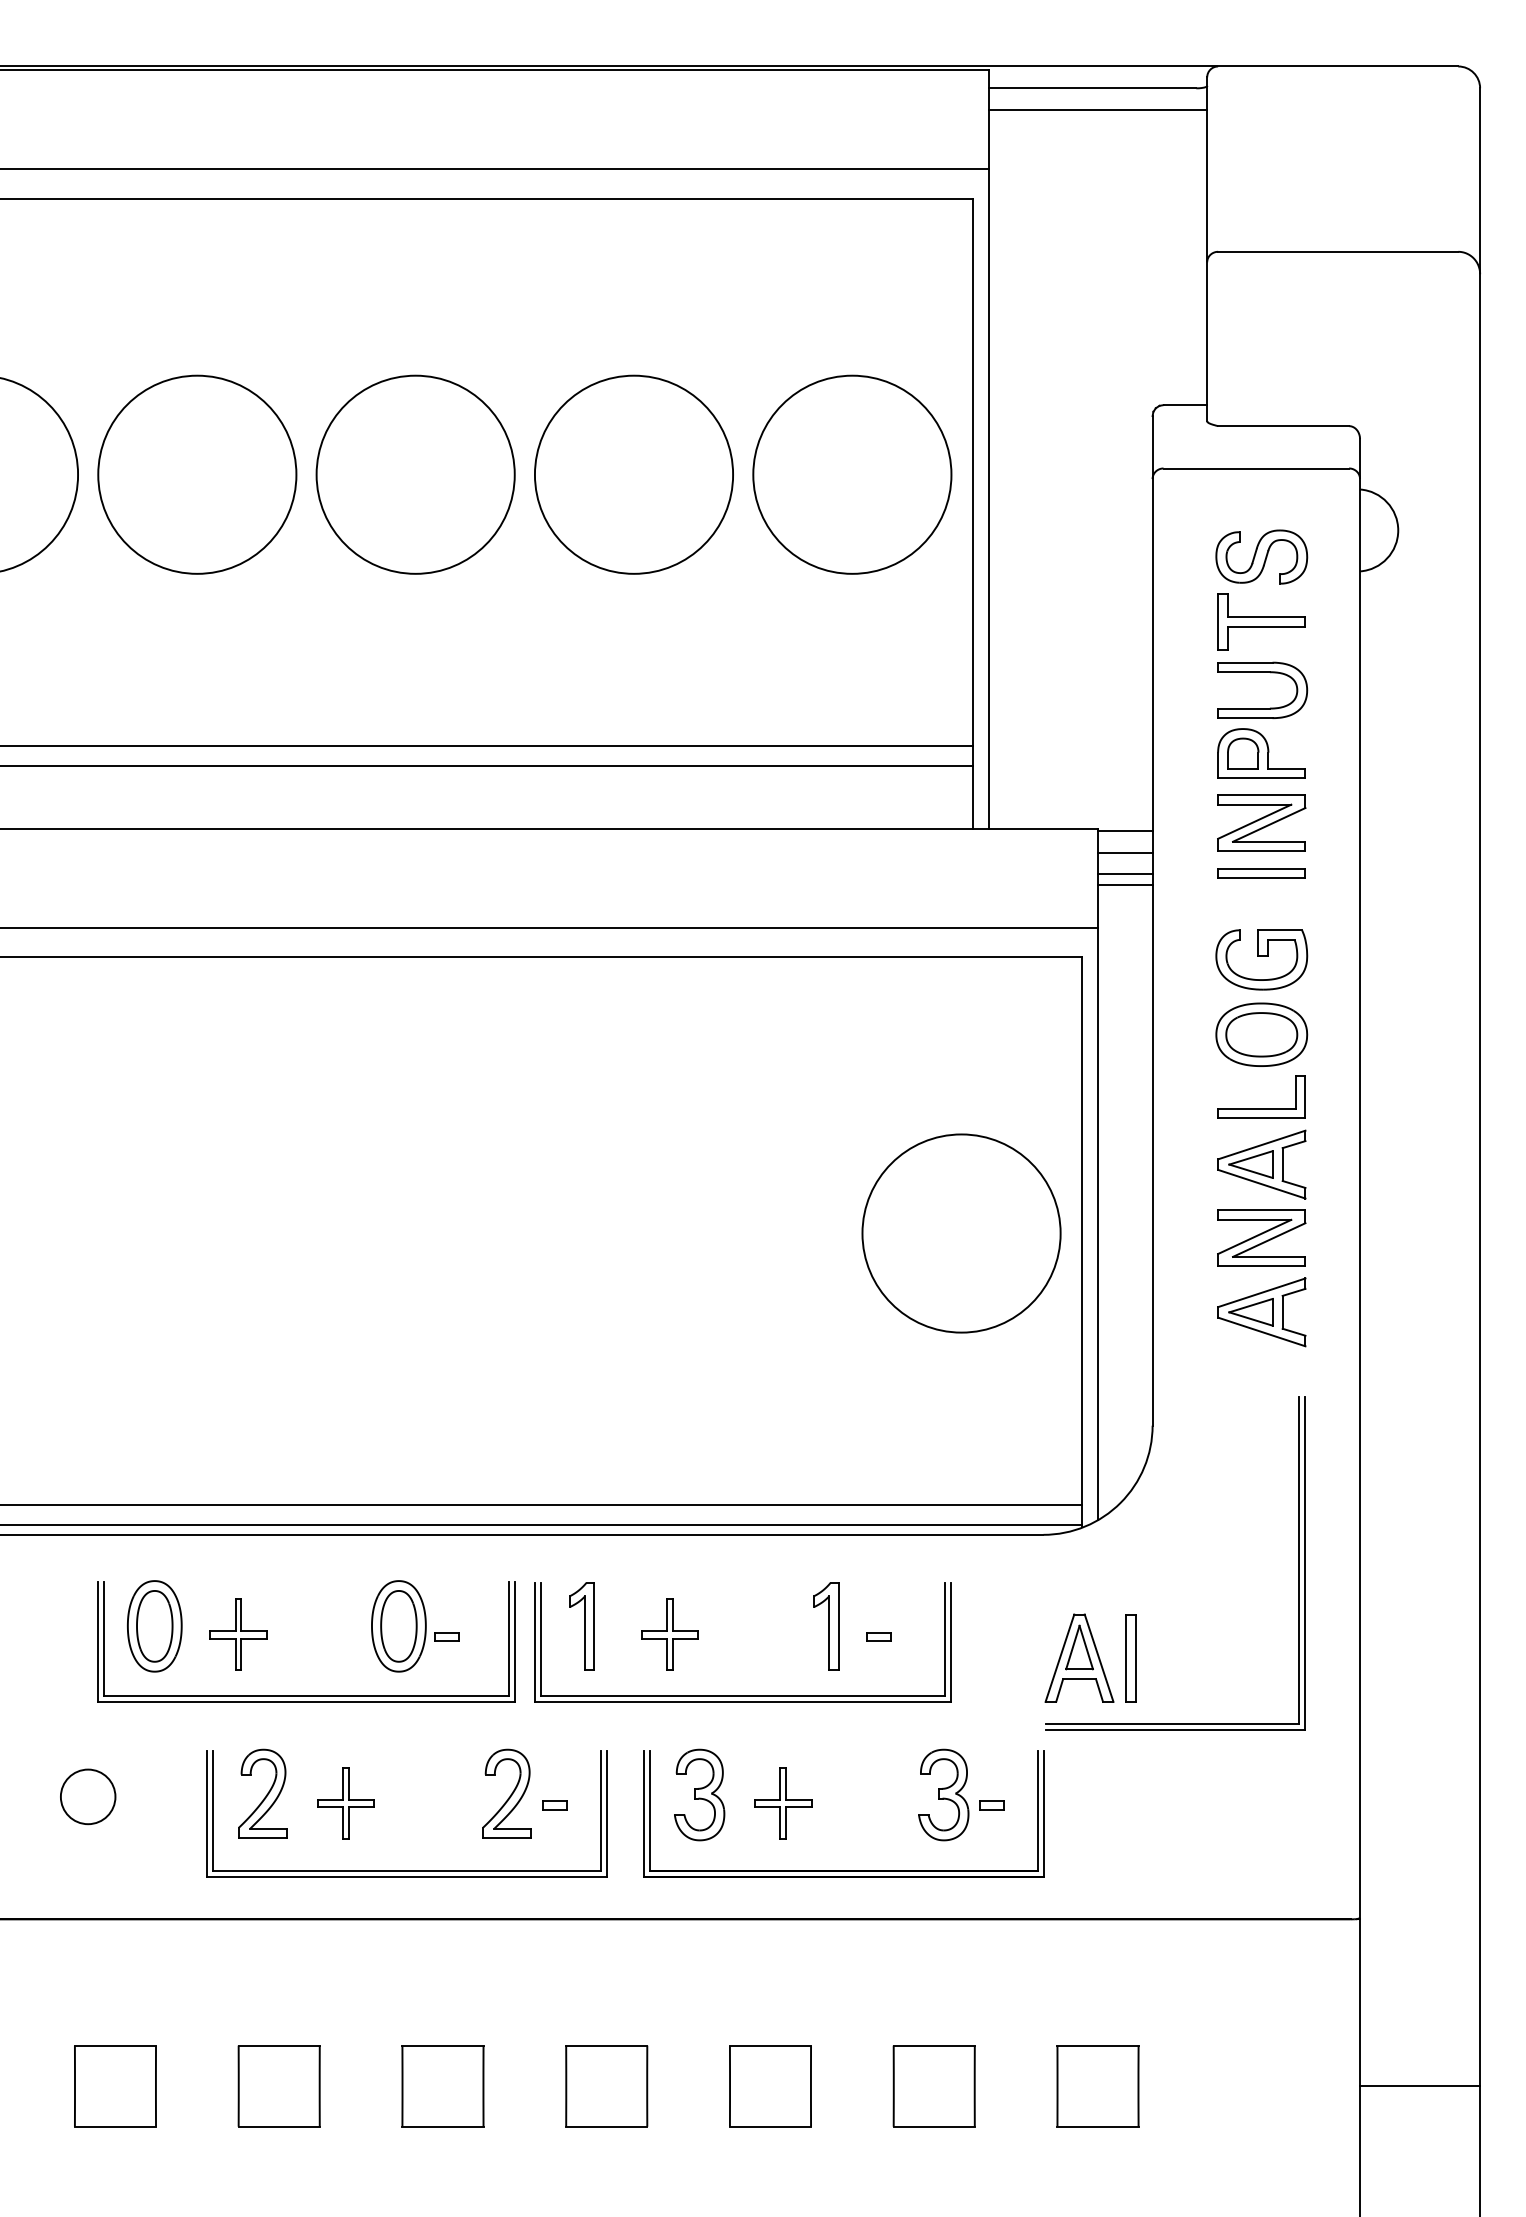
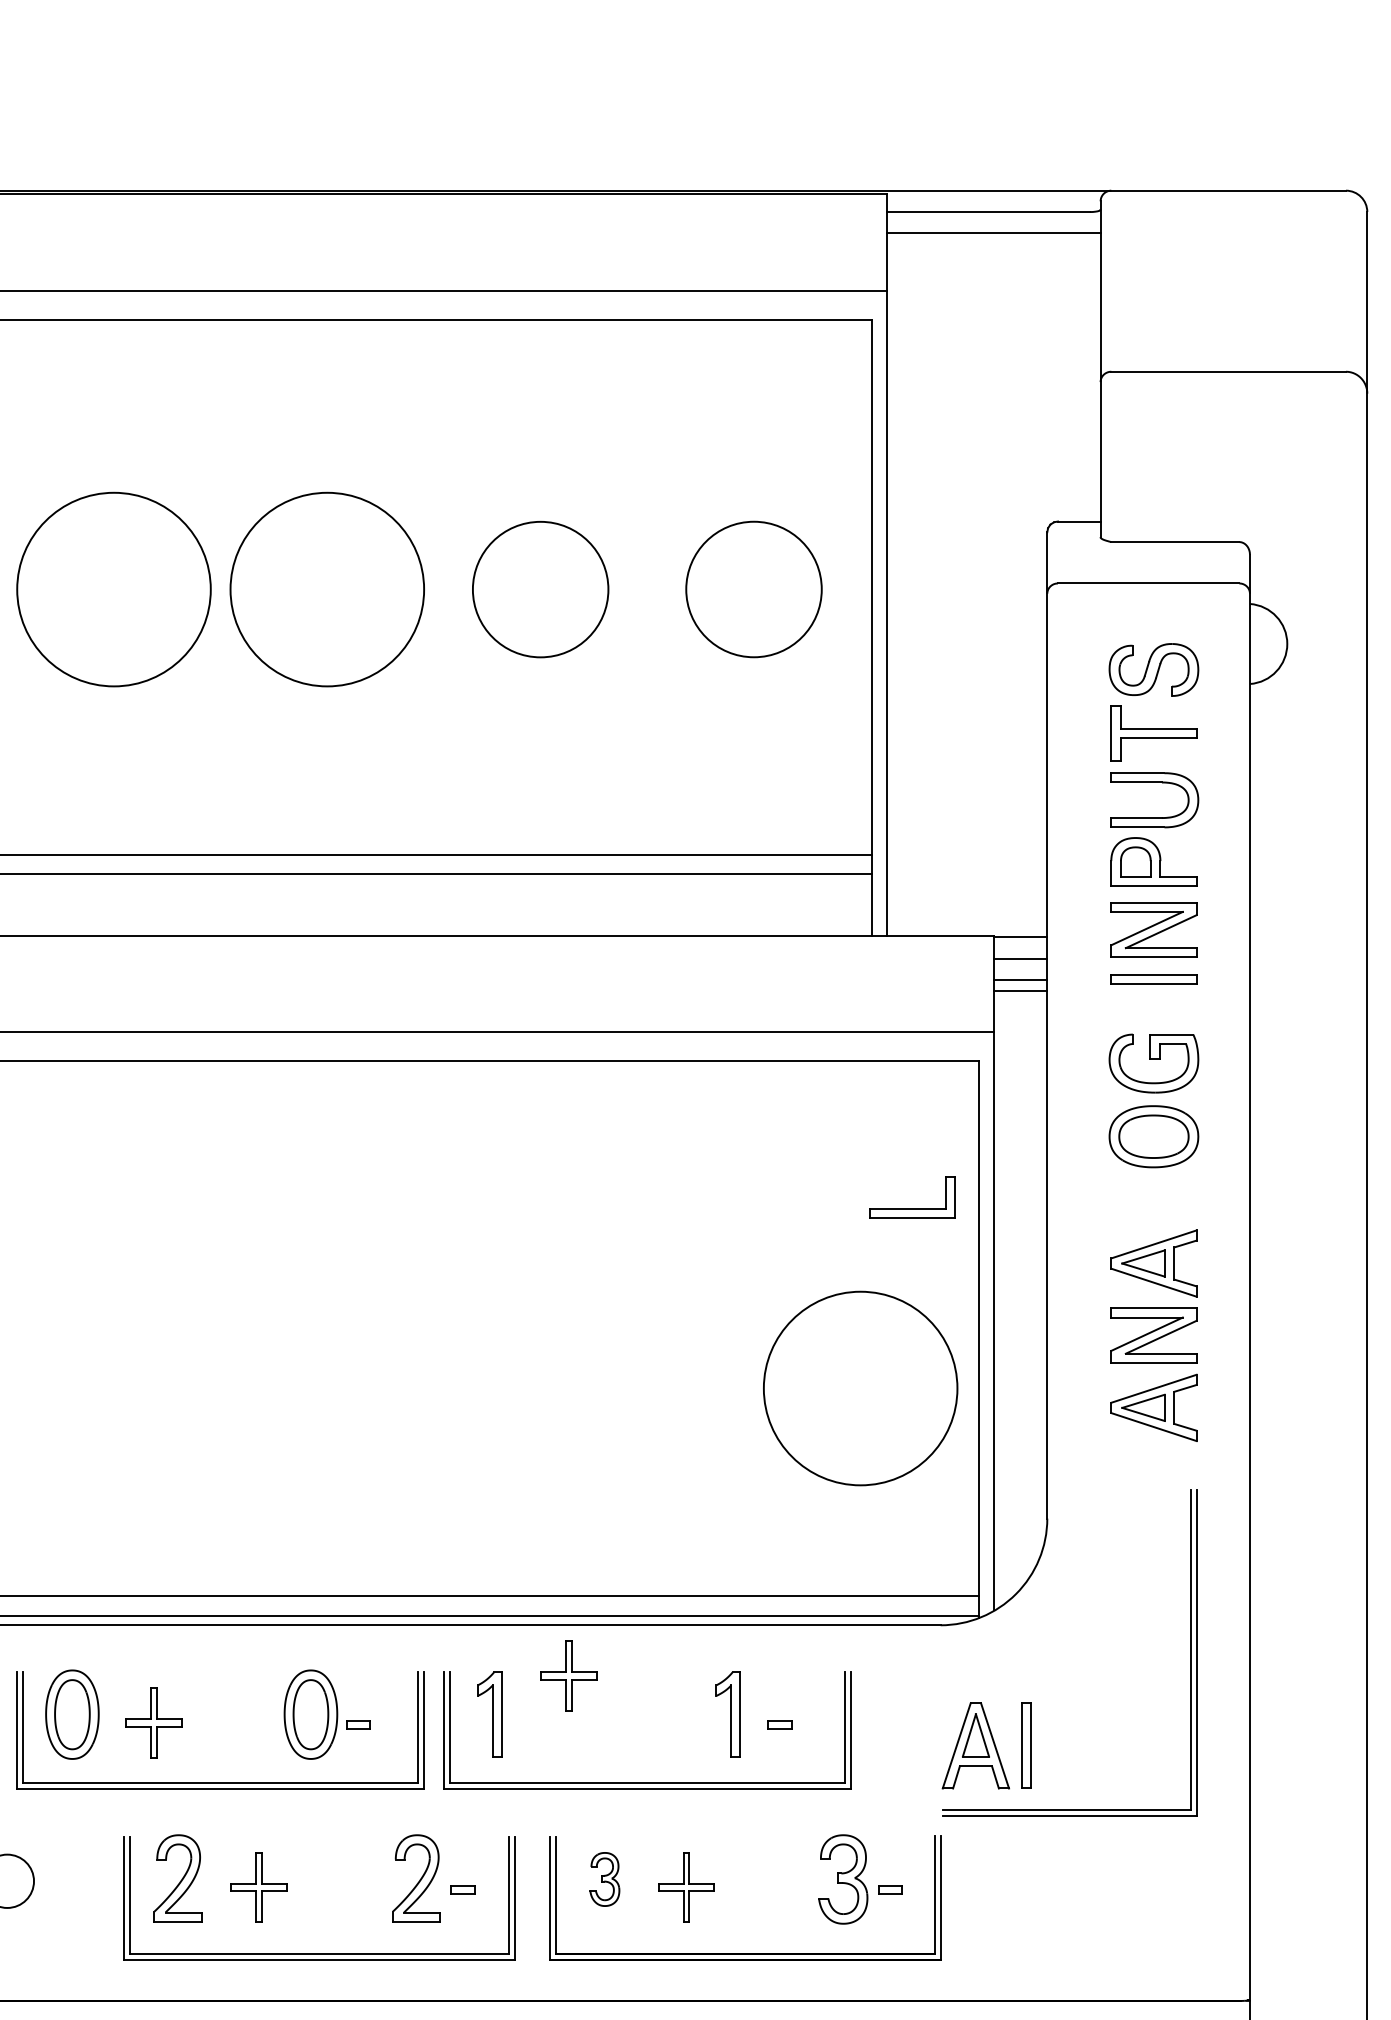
circle: (633, 474) -> (540, 589), size x0.7
circle: (852, 474) -> (754, 589), size x0.7
part: (1261, 1108) -> (912, 1208), moved
circle: (961, 1233) -> (860, 1388), moved
part: (669, 1634) -> (568, 1675), moved
part: (699, 1794) -> (604, 1878), size x0.6

